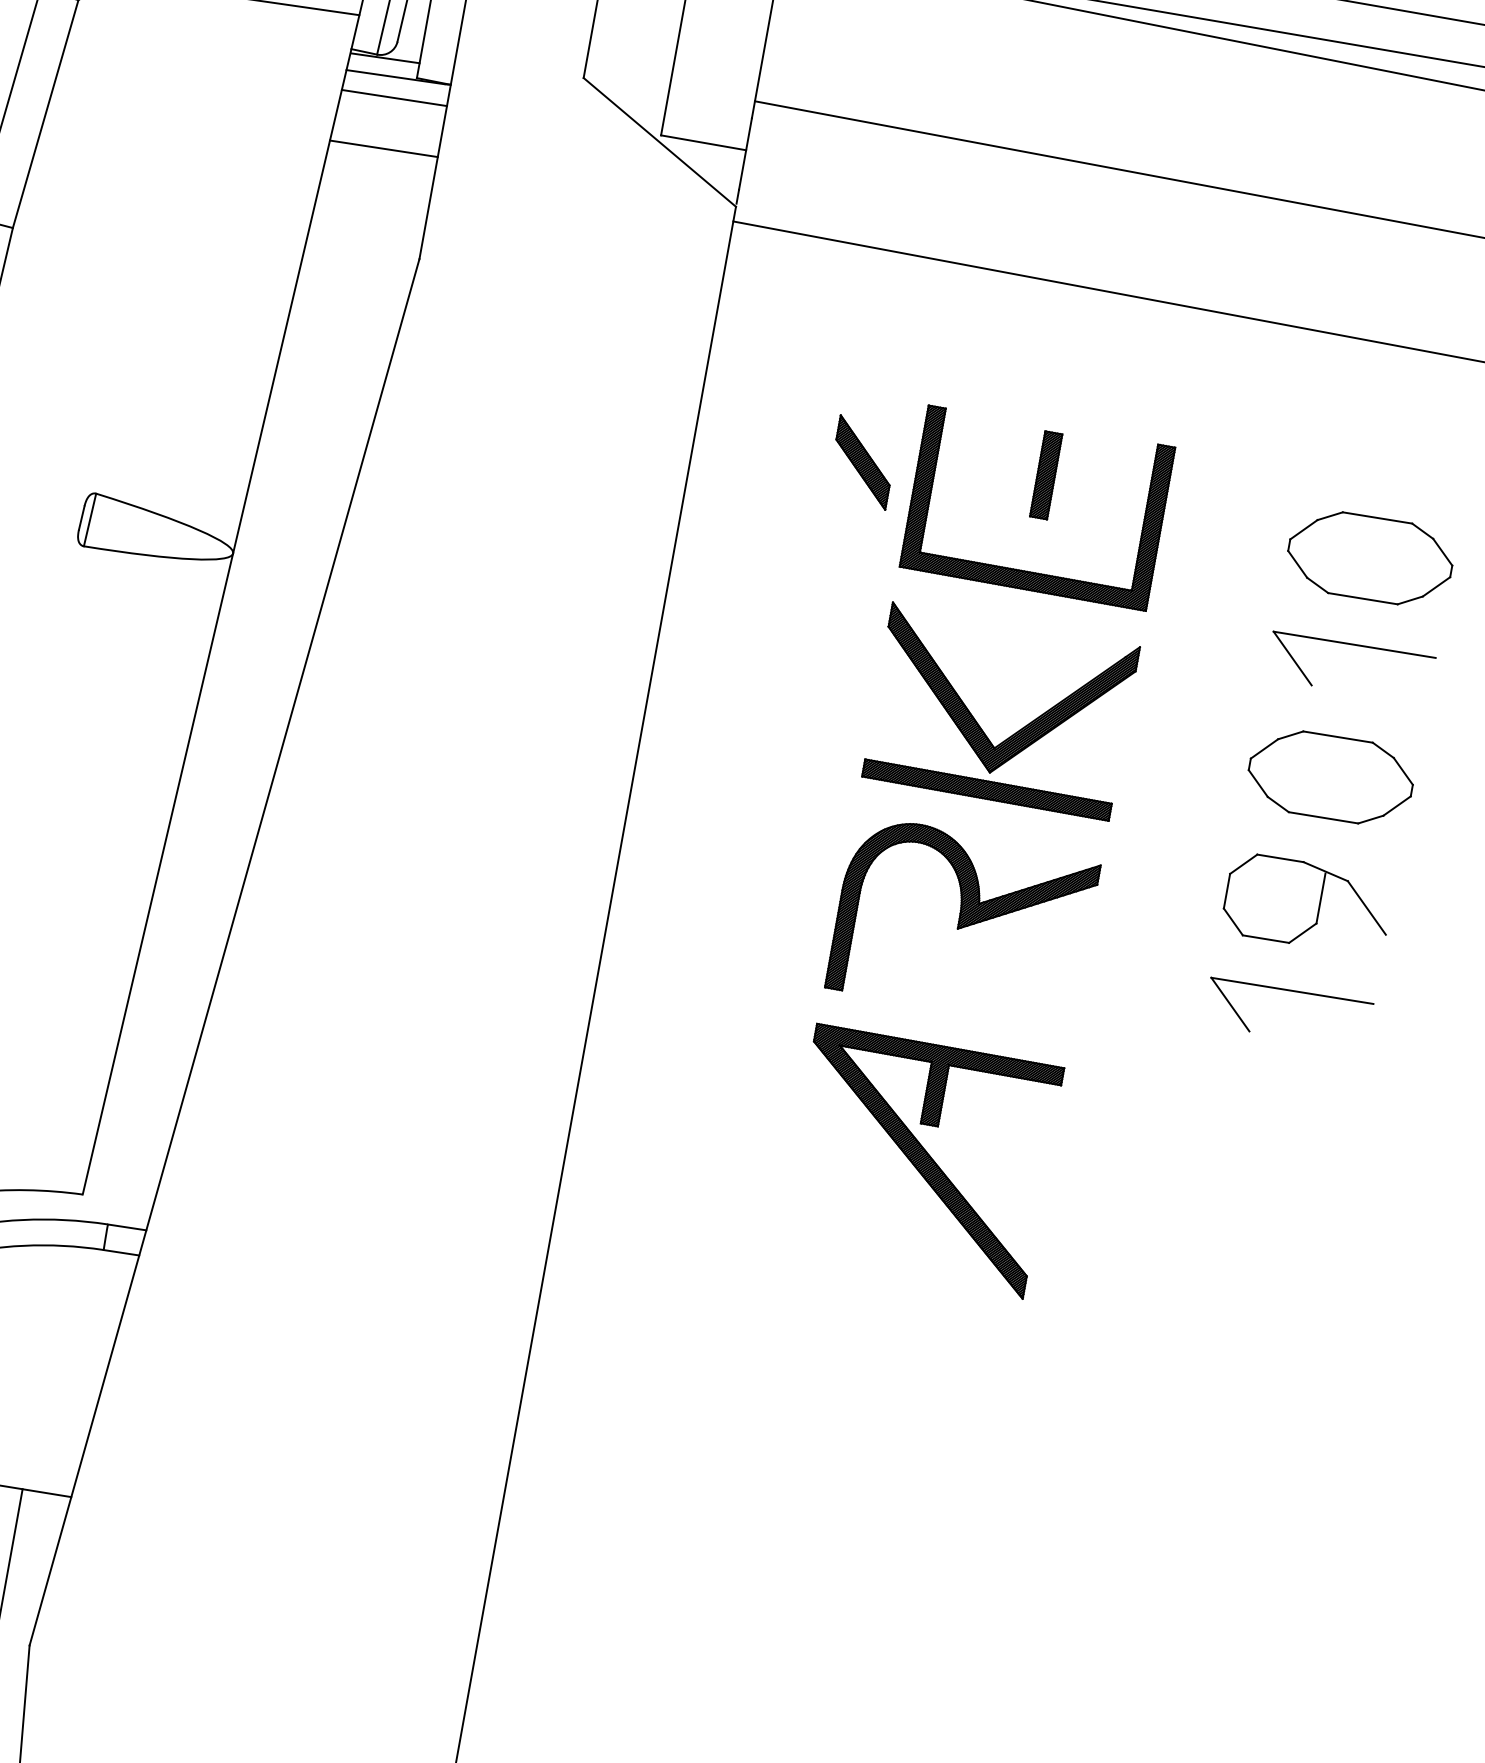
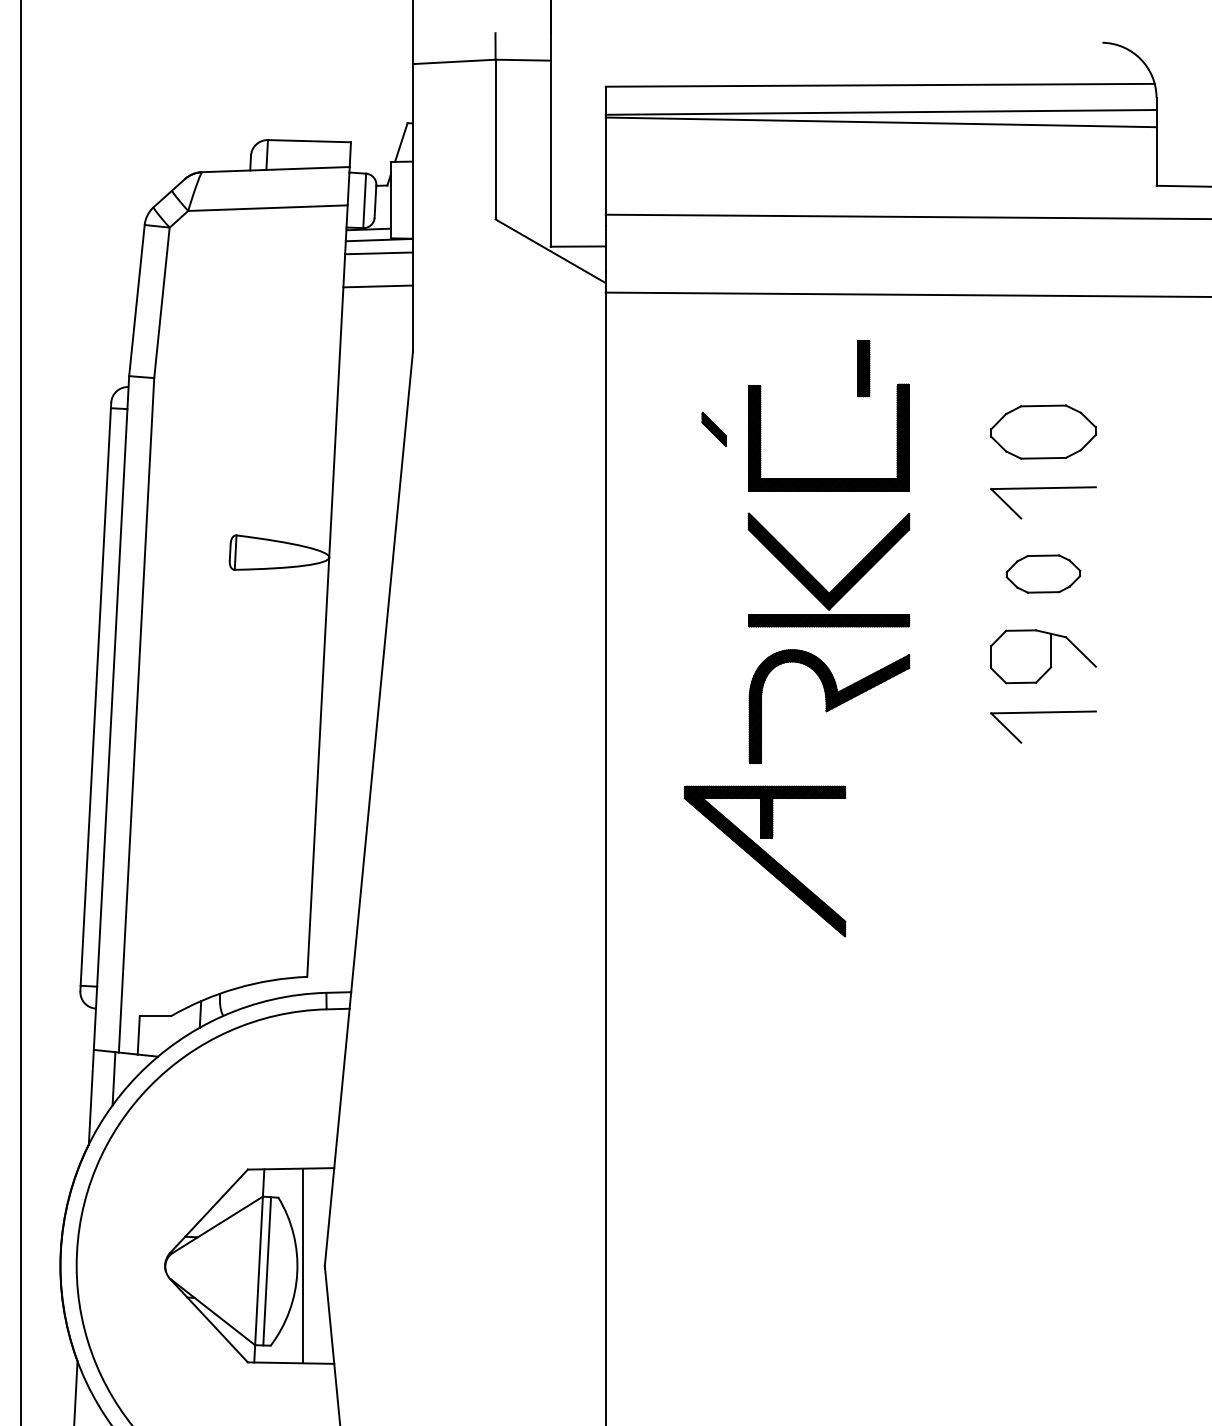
part: (861, 462) -> (713, 429), size x0.6
part: (1045, 475) -> (863, 368), moved
part: (1330, 776) -> (1043, 573), size x0.7
part: (919, 1161) -> (764, 861), moved

